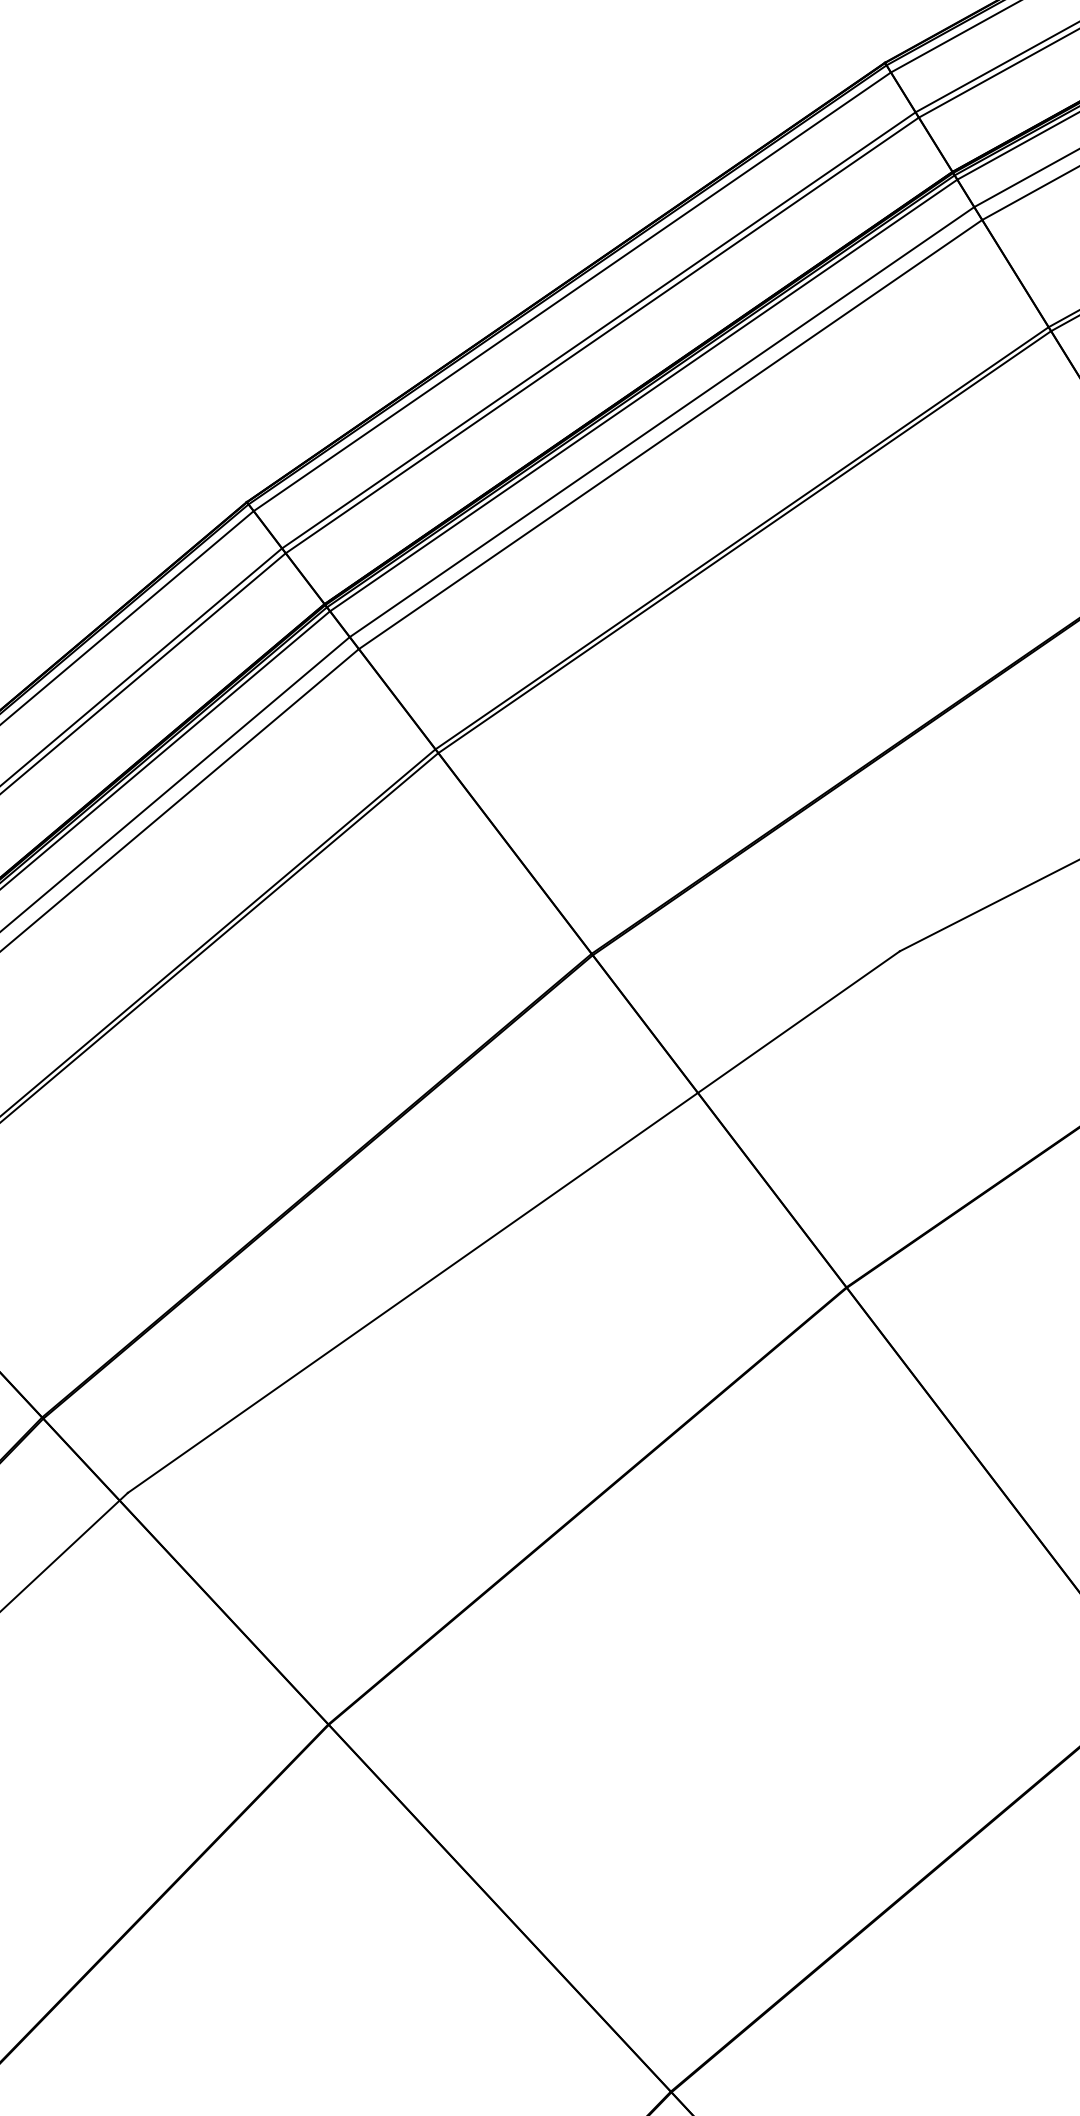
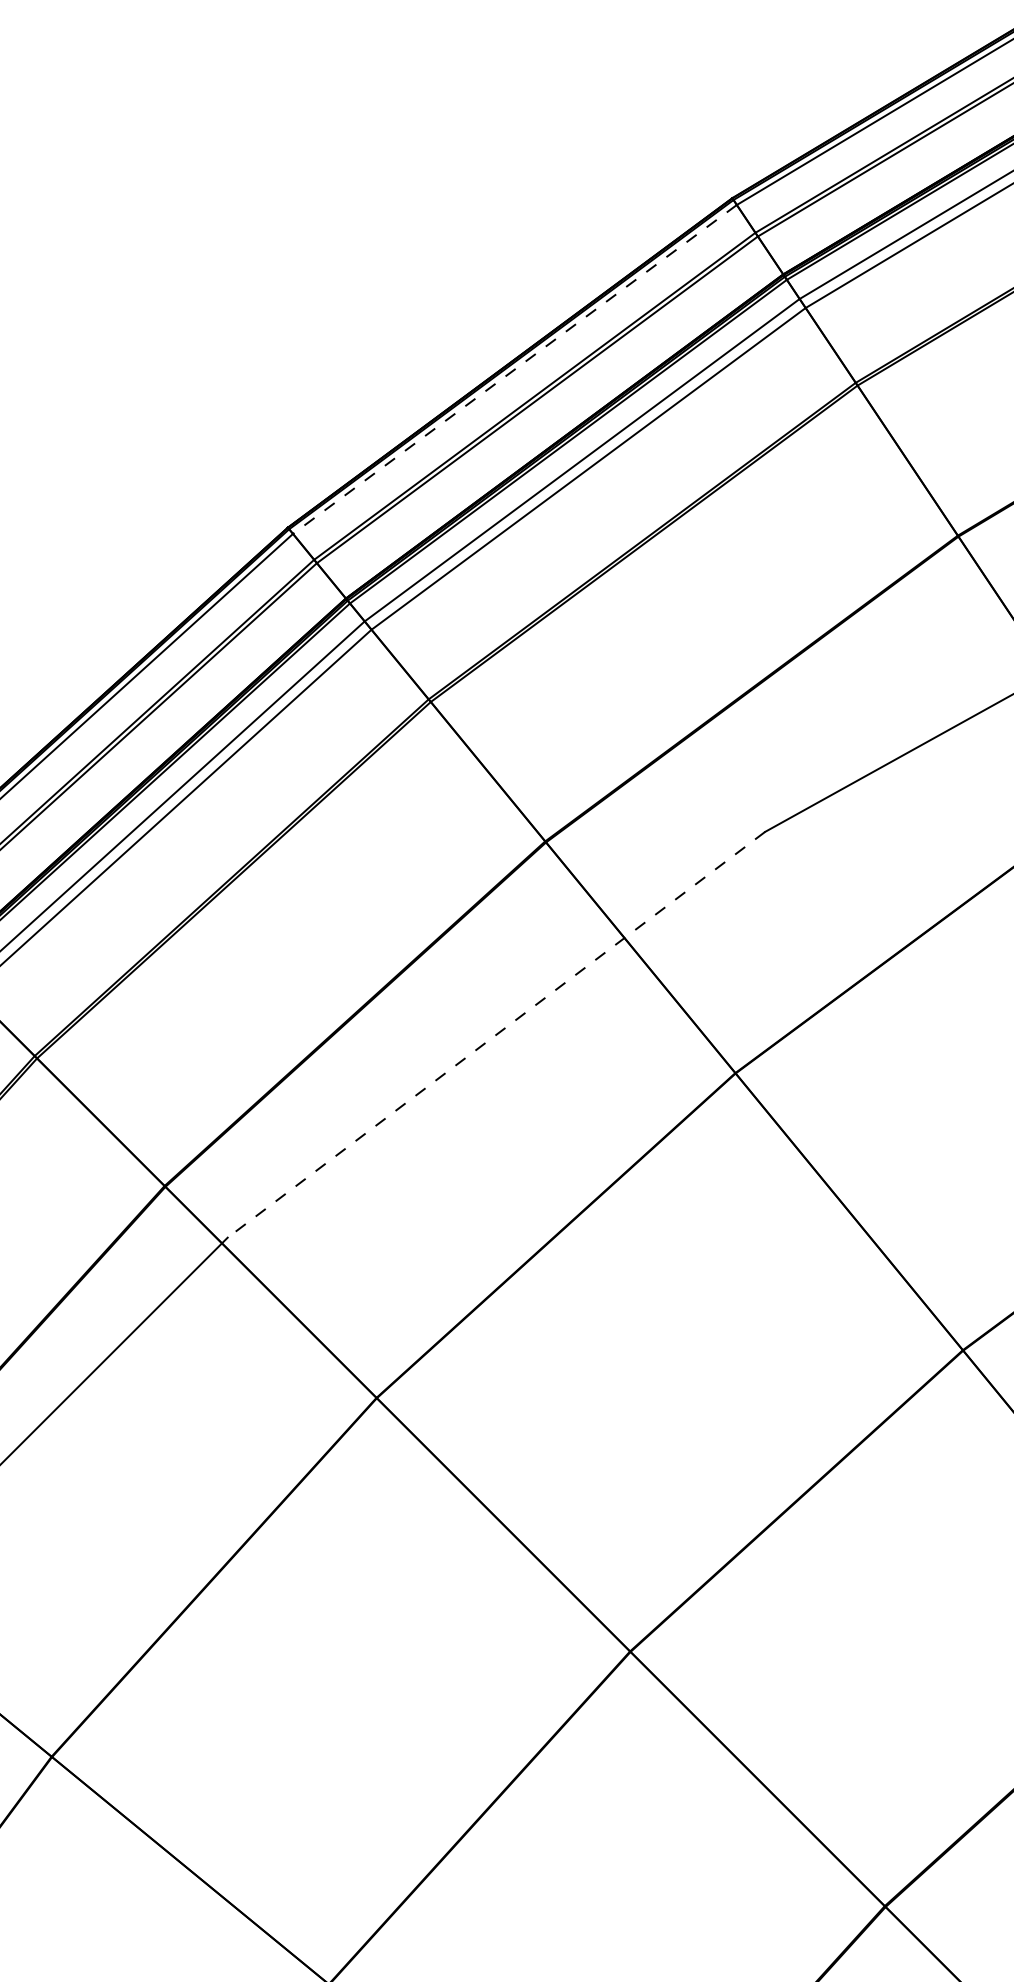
line: (571, 291) -> (514, 369), solid -> dashed
line: (514, 1221) -> (496, 1034), solid -> dashed

